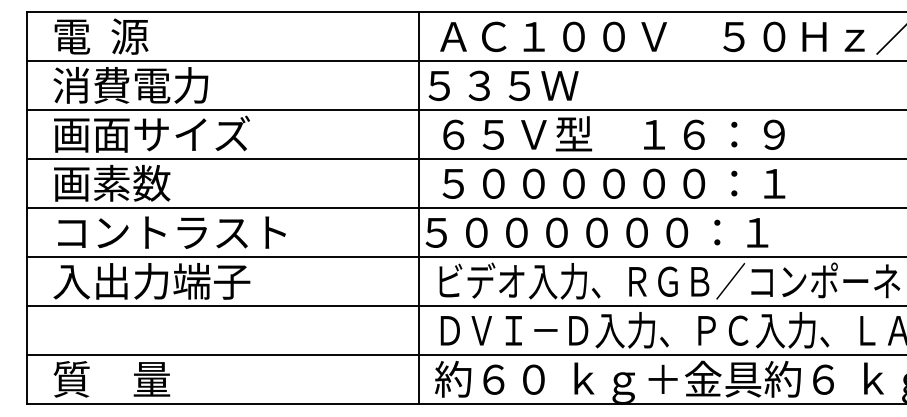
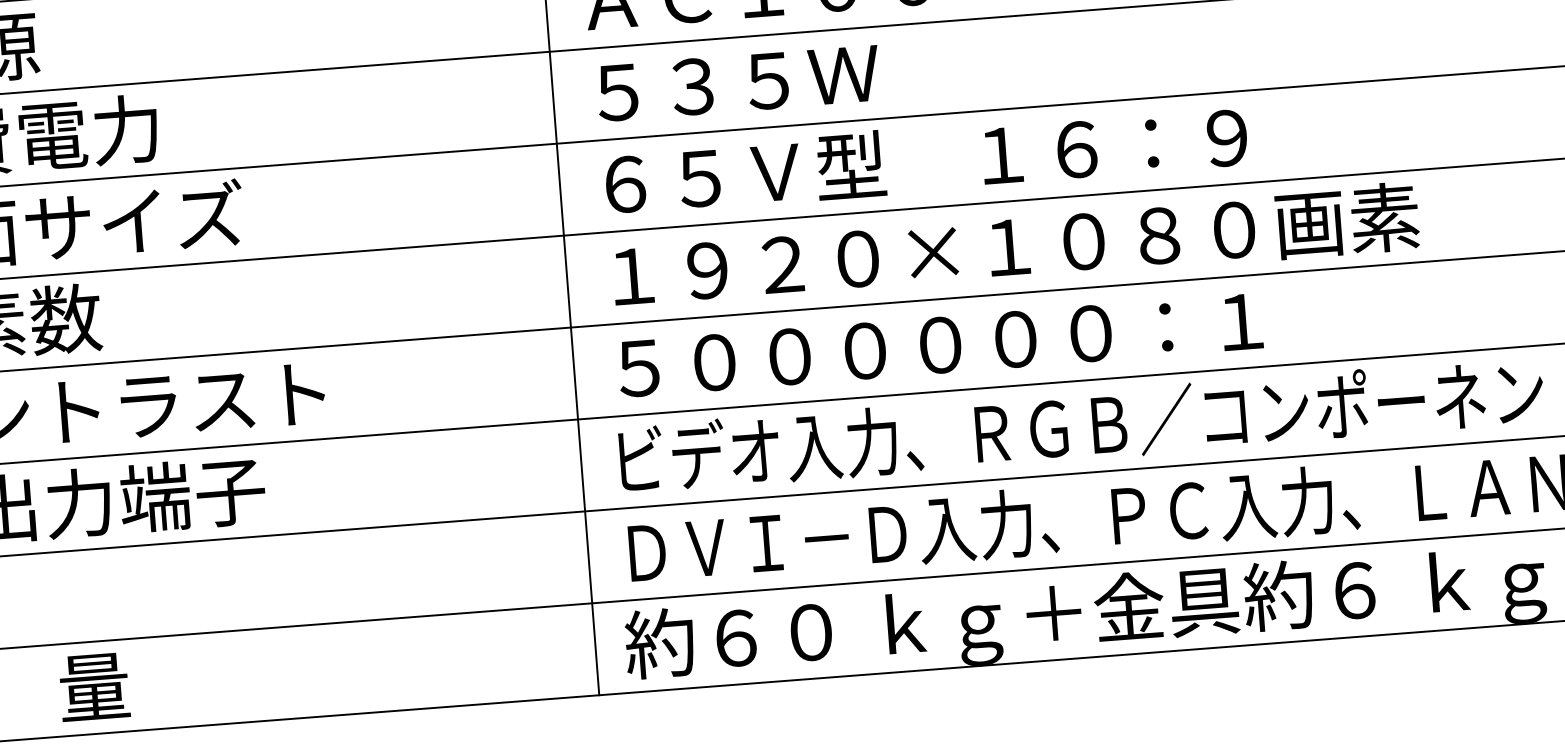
text: (503, 85) -> (738, 82), moved
text: (657, 182) -> (1014, 244), ５００００００：１ -> １９２０×１０８０画素
text: (596, 232) -> (939, 344), moved

